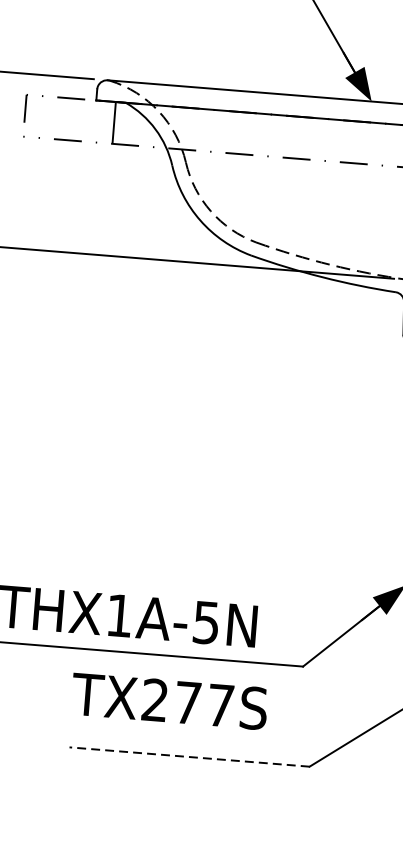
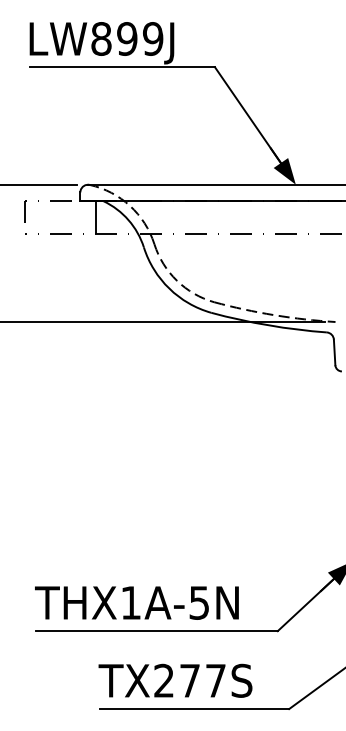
text: (169, 701) -> (175, 680), moved
line: (189, 757) -> (194, 709), dashed -> solid

